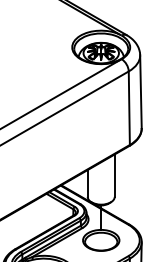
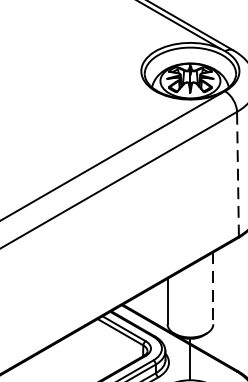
line: (129, 108) -> (238, 174), solid -> dashed
line: (114, 176) -> (212, 289), solid -> dashed

